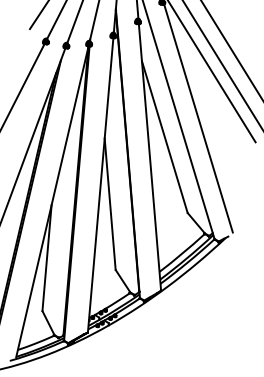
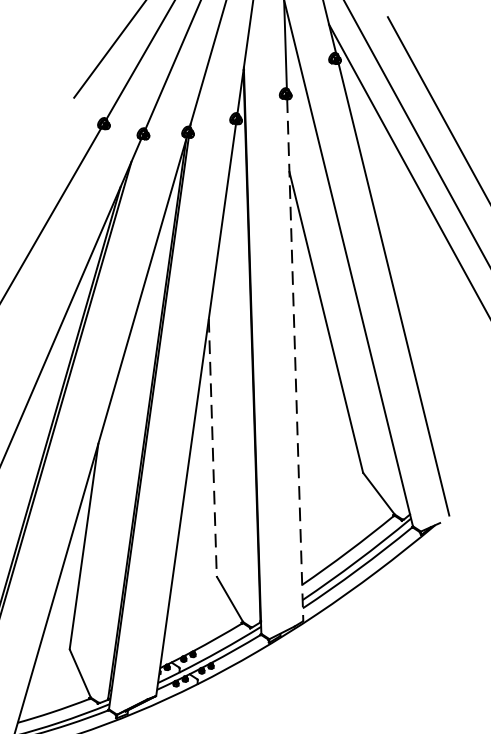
line: (149, 157) -> (294, 360), solid -> dashed
line: (110, 204) -> (213, 448), solid -> dashed

